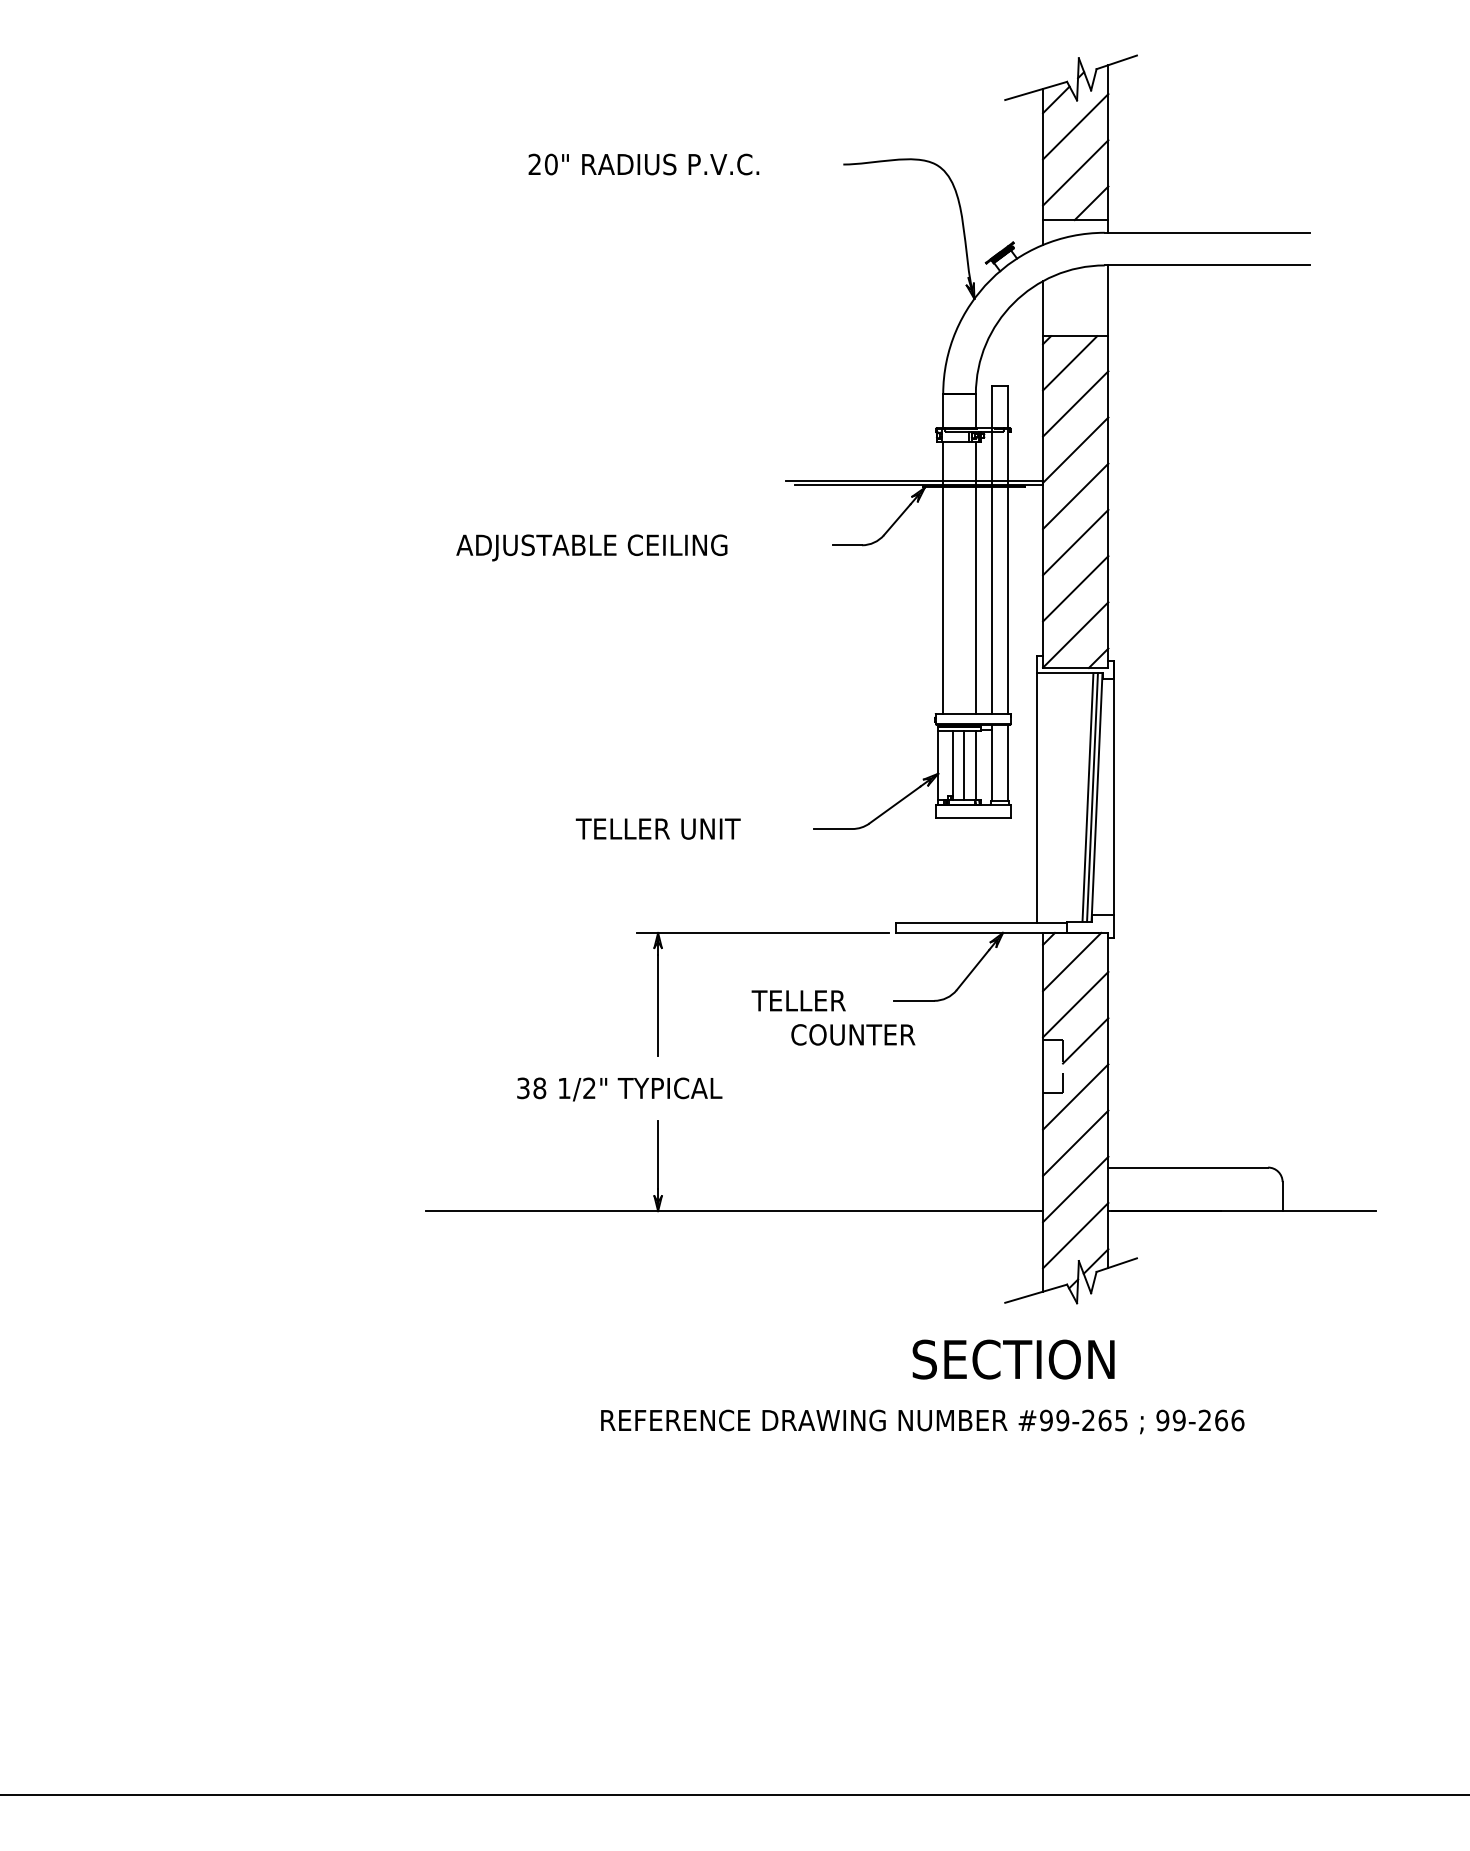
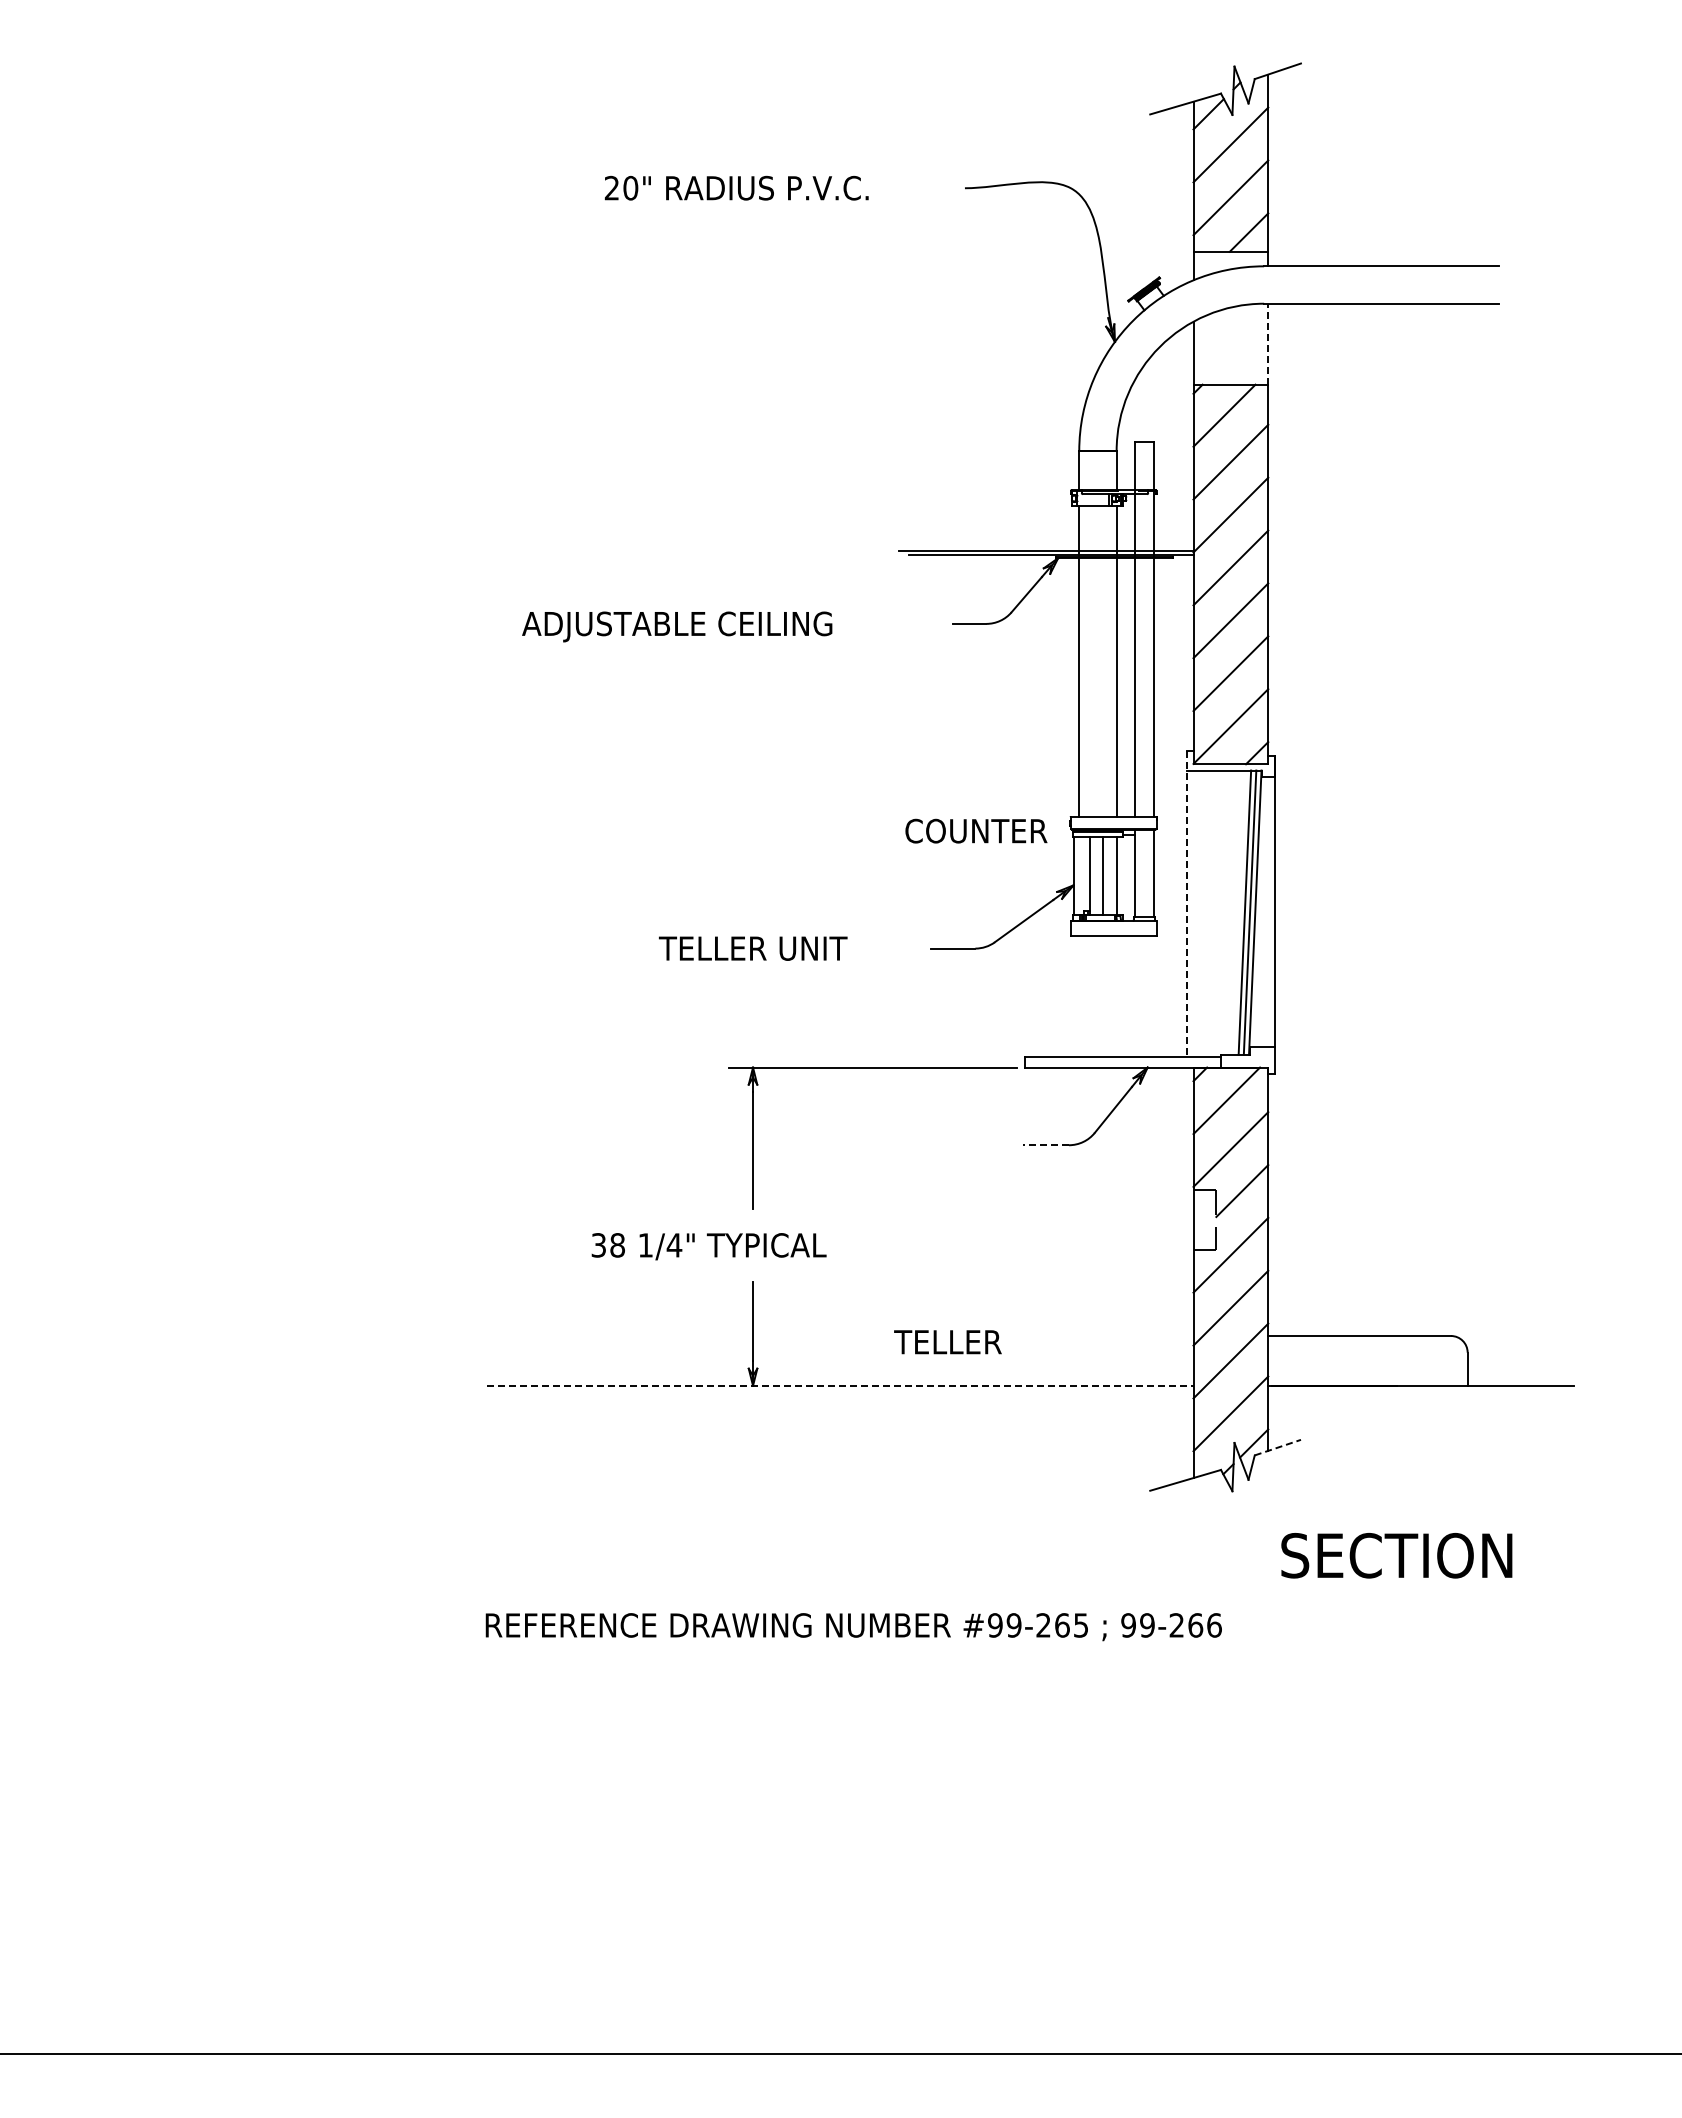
line: (1108, 301) -> (1268, 344), solid -> dashed
line: (1036, 789) -> (1186, 903), solid -> dashed
text: (798, 1001) -> (947, 1342), moved
line: (913, 1001) -> (1045, 1145), solid -> dashed
text: (853, 1034) -> (976, 830), moved
text: (589, 1088) -> (674, 1245), 1/2" -> 1/4"
line: (734, 1210) -> (840, 1385), solid -> dashed
line: (1117, 1265) -> (1278, 1447), solid -> dashed
text: (1013, 1359) -> (1396, 1555), moved
text: (922, 1422) -> (853, 1627), moved

